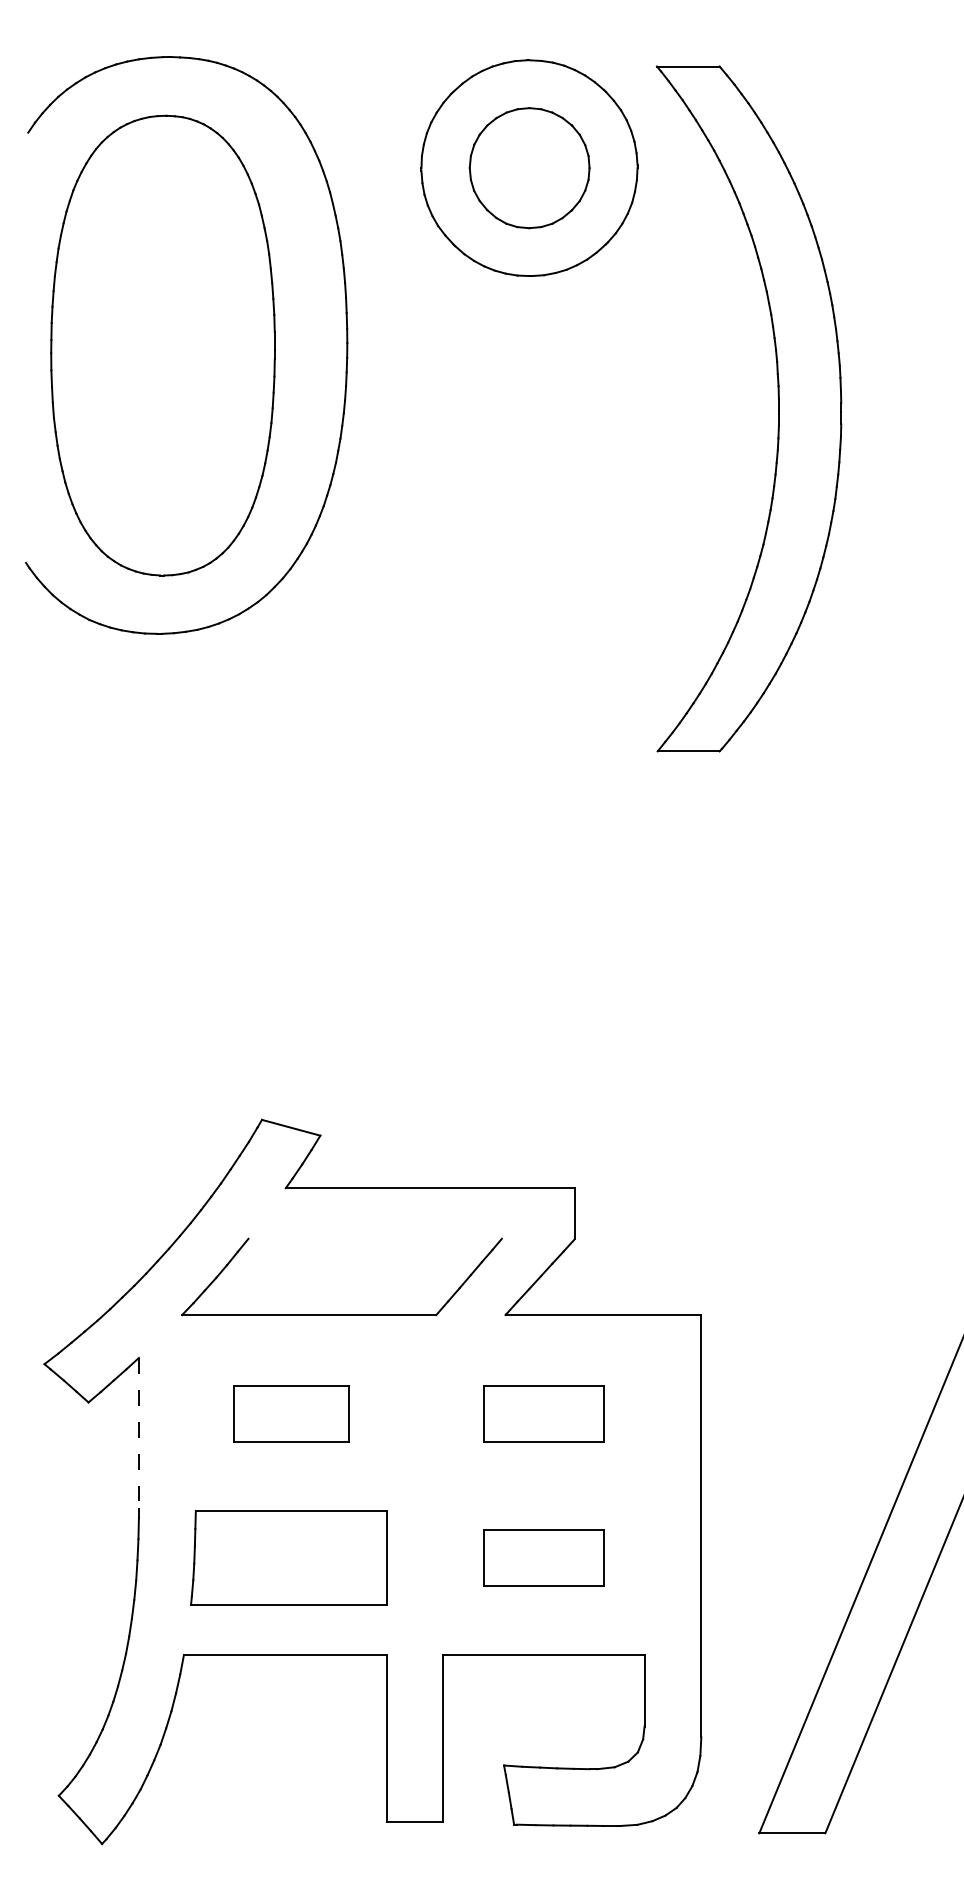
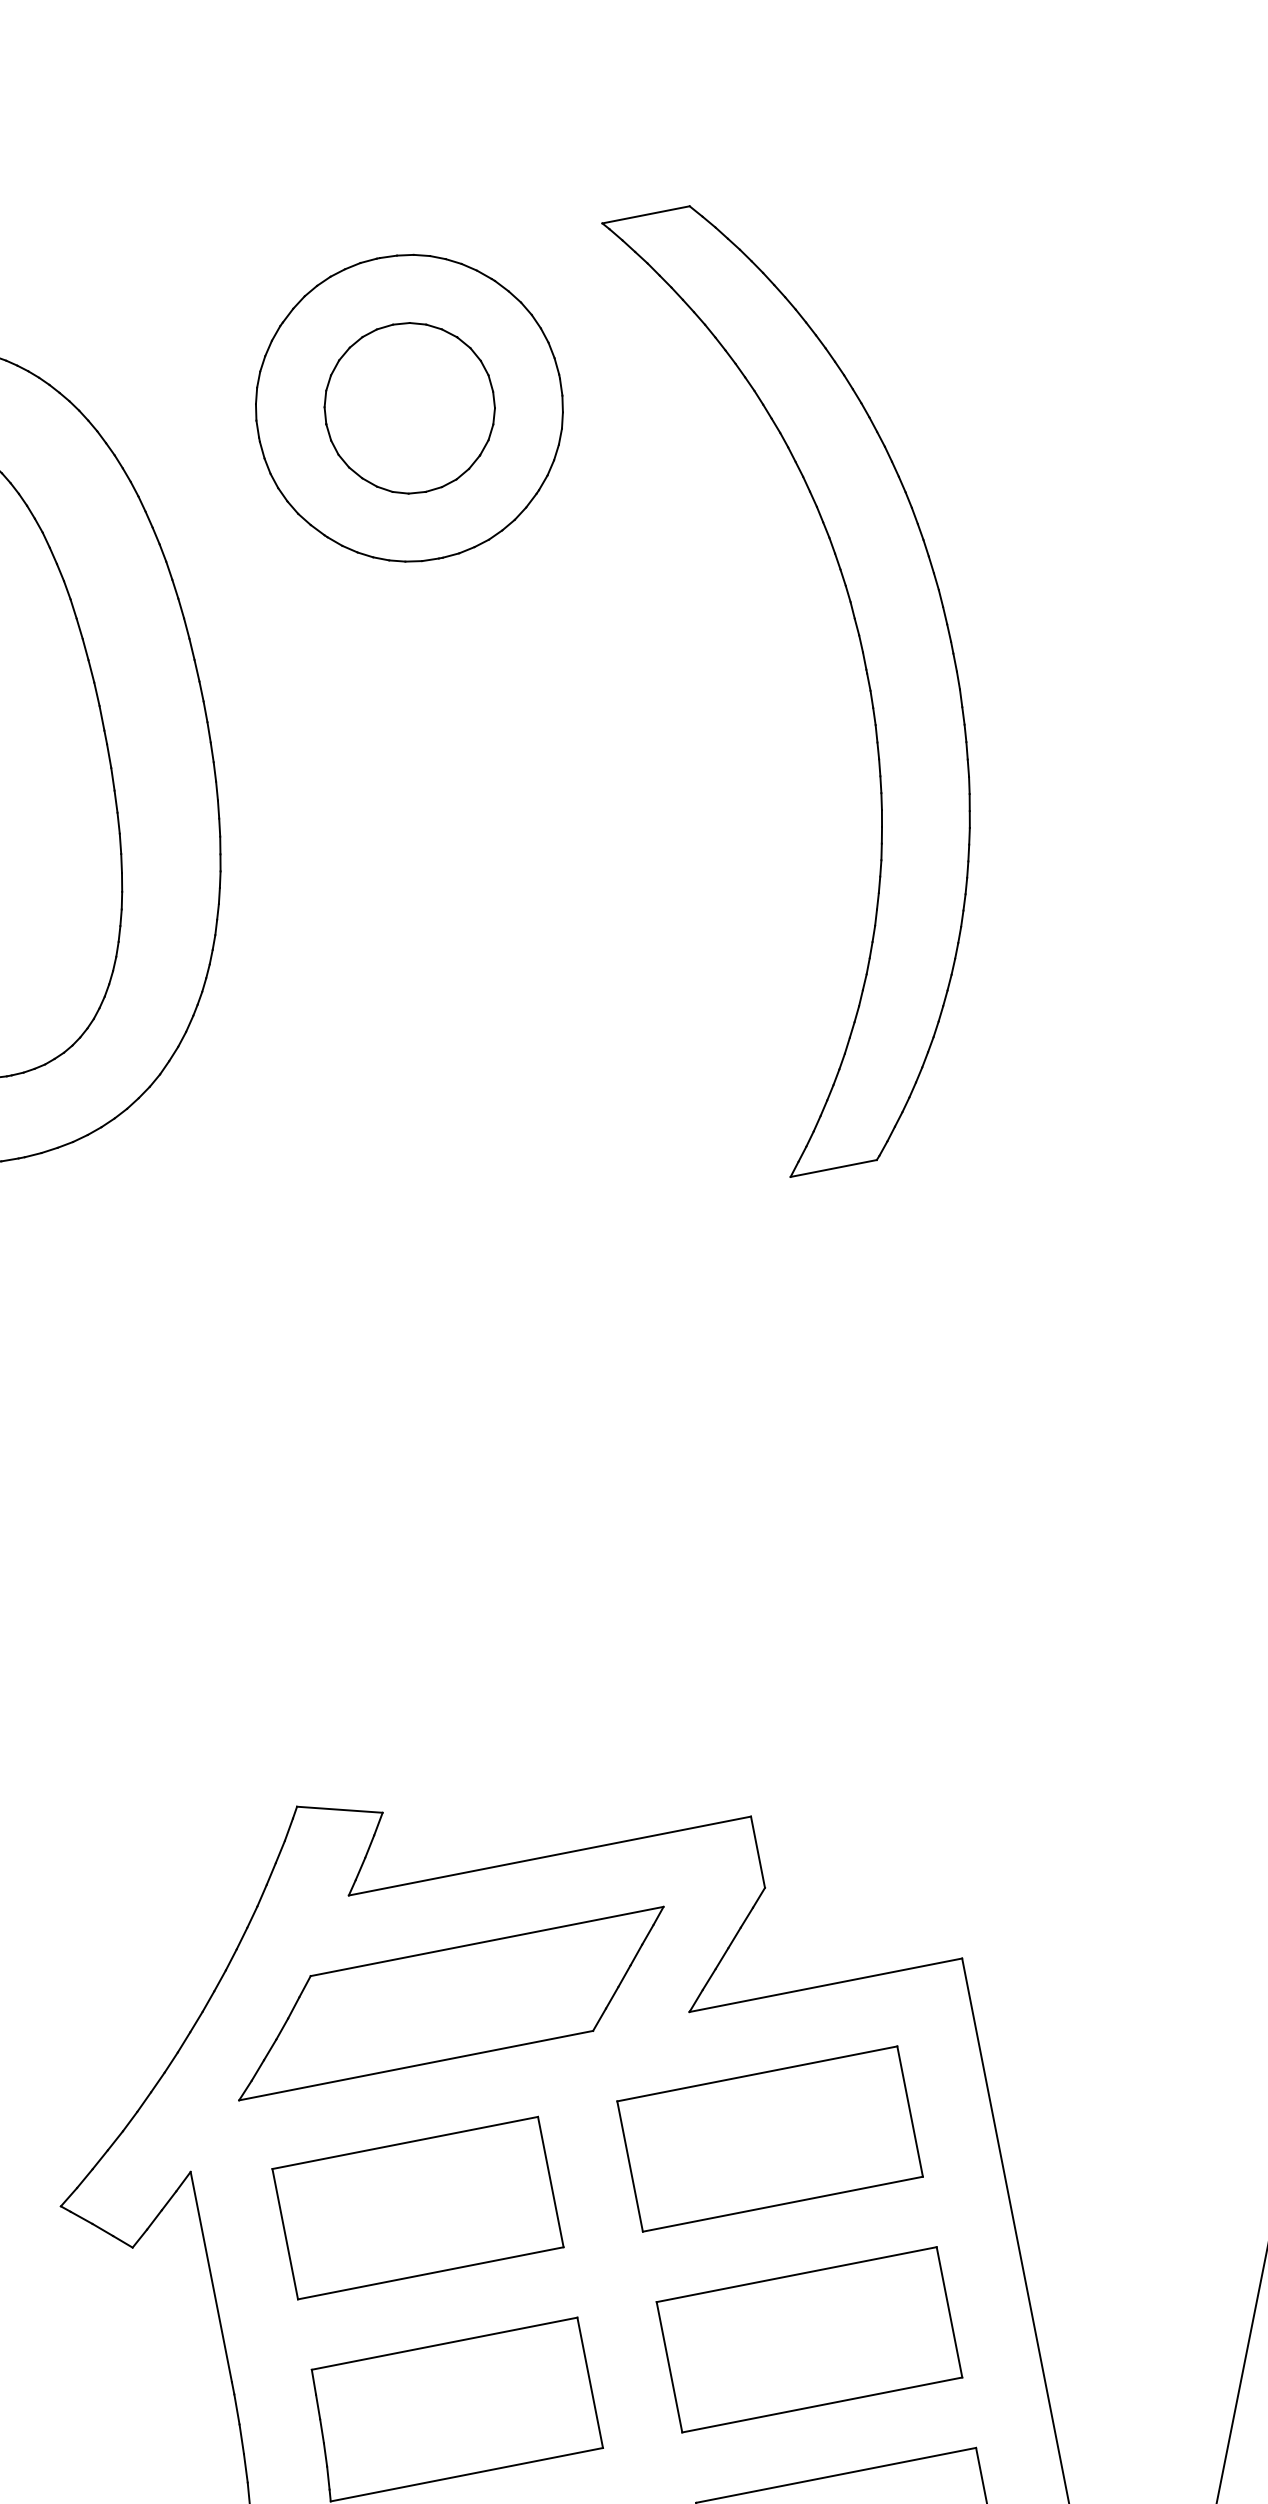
part: (778, 408) -> (865, 666), moved
line: (374, 1238) -> (486, 1941), added
part: (291, 1413) -> (418, 2207), size x1.67
part: (543, 1413) -> (769, 2138), size x1.67
line: (138, 1433) -> (210, 2277), dashed -> solid
part: (543, 1557) -> (808, 2339), size x1.67

